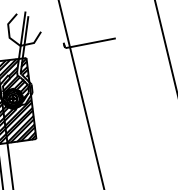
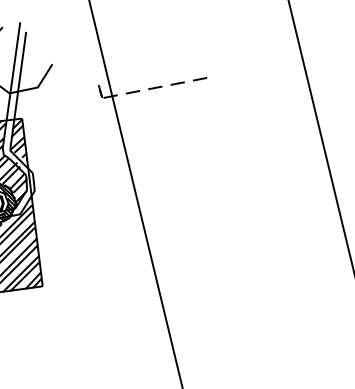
line: (90, 43) -> (154, 88), solid -> dashed

